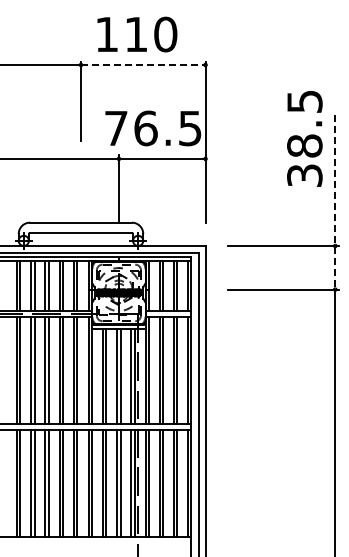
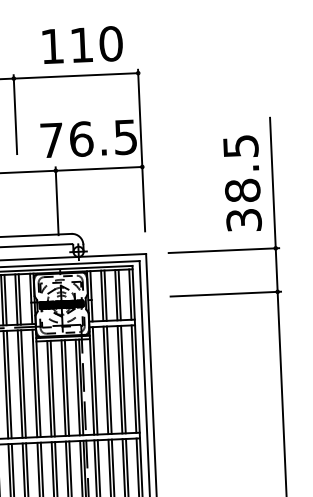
text: (137, 34) -> (82, 45), moved
line: (143, 64) -> (76, 75), dashed -> solid
text: (304, 138) -> (242, 183), moved
line: (335, 202) -> (274, 204), dashed -> solid

